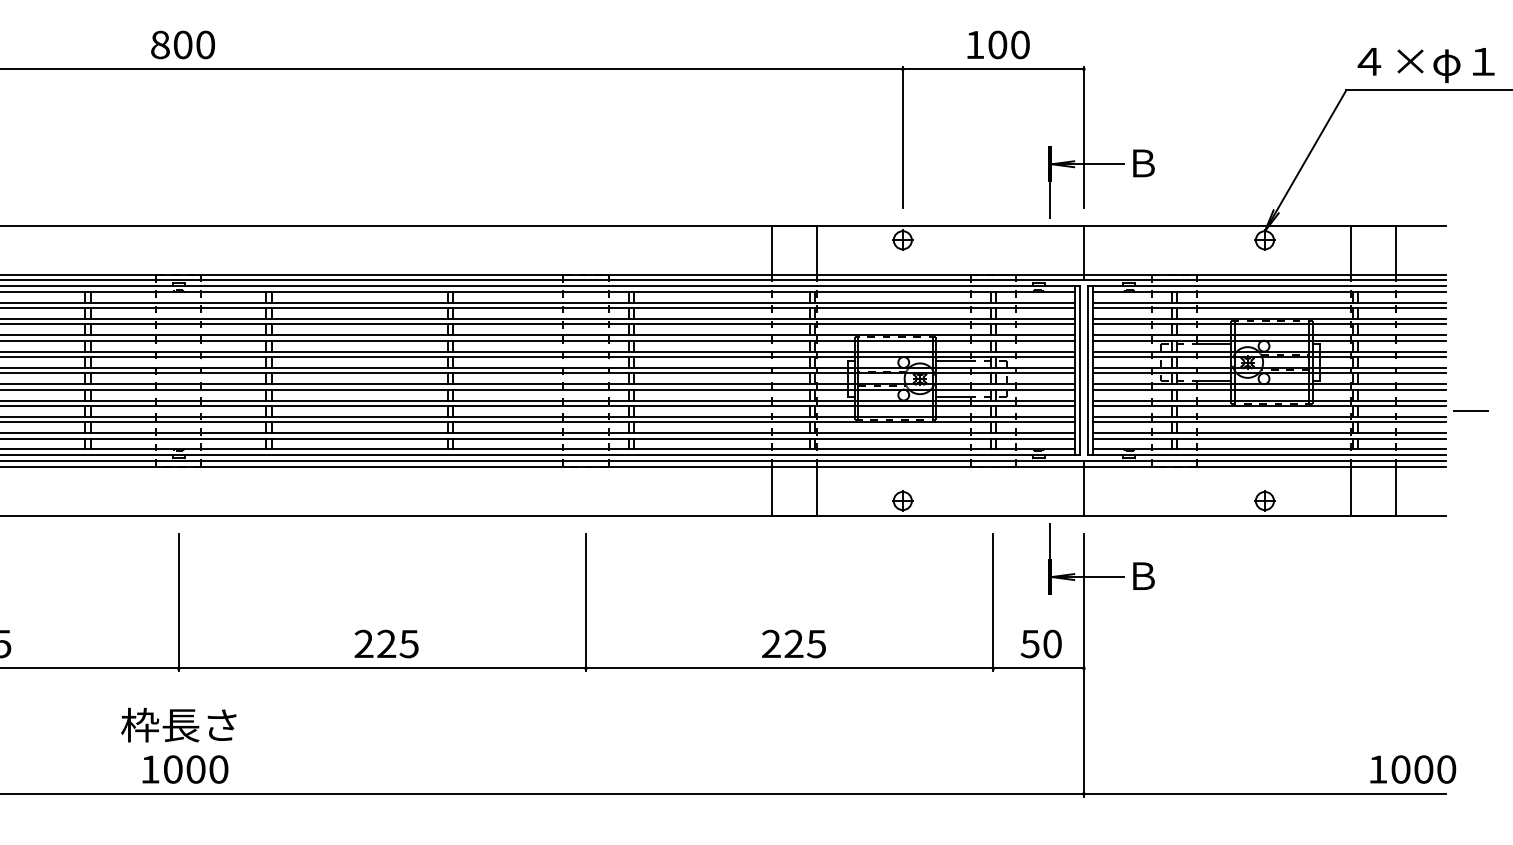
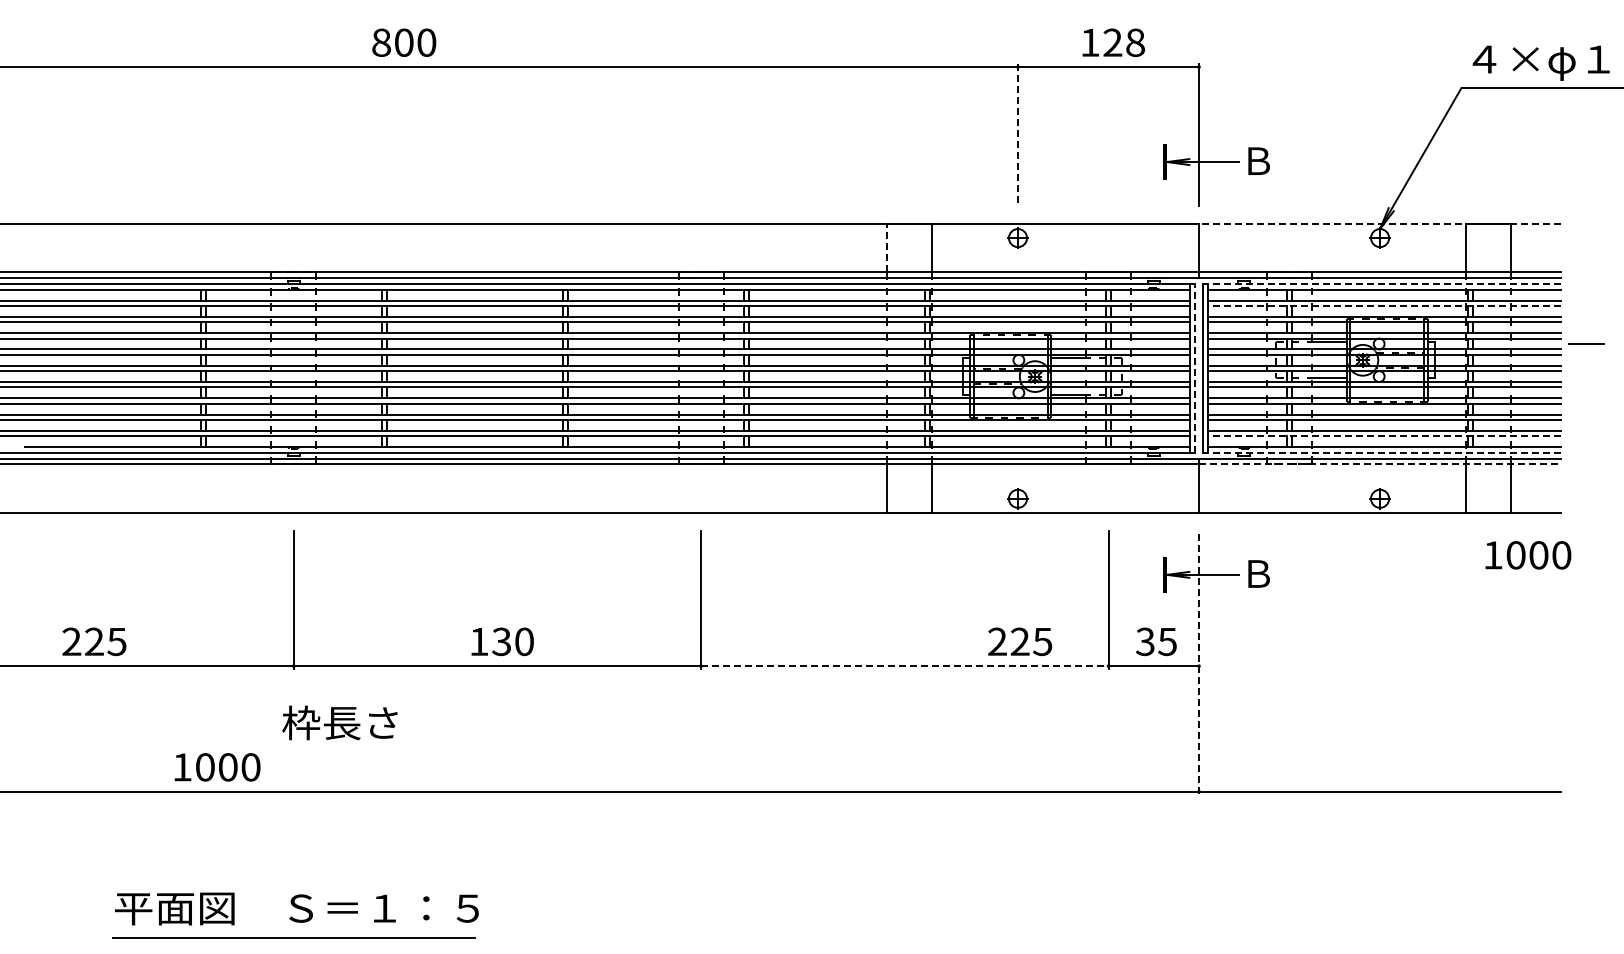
text: (183, 44) -> (404, 42), moved
text: (1008, 44) -> (1123, 42), 100 -> 128
line: (902, 136) -> (1017, 134), solid -> dashed
line: (1050, 200) -> (1165, 198), removed
line: (1264, 225) -> (1379, 223), solid -> dashed
line: (771, 249) -> (886, 247), solid -> dashed
line: (1266, 286) -> (1381, 284), solid -> dashed
line: (1269, 308) -> (1384, 306), solid -> dashed
line: (1080, 369) -> (1195, 367), solid -> dashed
line: (1471, 410) -> (1586, 343), moved
line: (1269, 438) -> (1384, 436), solid -> dashed
line: (1266, 454) -> (1381, 452), solid -> dashed
line: (1265, 466) -> (1380, 464), solid -> dashed
line: (1050, 540) -> (1165, 538), removed
text: (386, 643) -> (501, 641), 225 -> 130
text: (794, 643) -> (1020, 641), moved
text: (1041, 643) -> (1156, 641), 50 -> 35
line: (1084, 664) -> (1199, 662), solid -> dashed
line: (789, 668) -> (904, 666), solid -> dashed
text: (178, 724) -> (339, 722), moved
text: (185, 769) -> (217, 767), moved
text: (1413, 769) -> (1528, 555), moved

